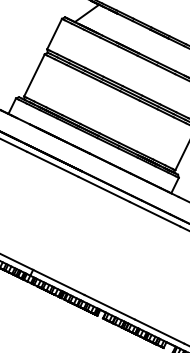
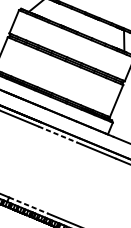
line: (104, 189) -> (58, 134), solid -> dashed
line: (58, 282) -> (28, 205), solid -> dashed

